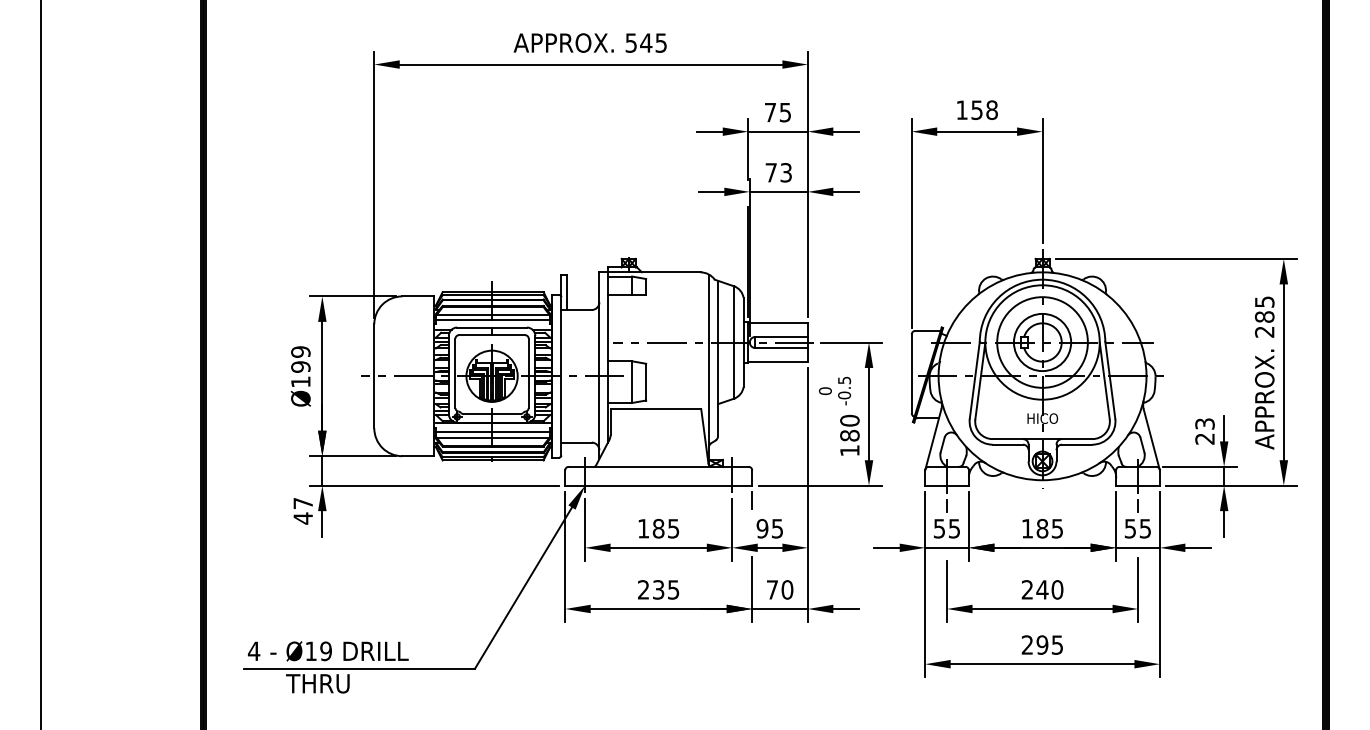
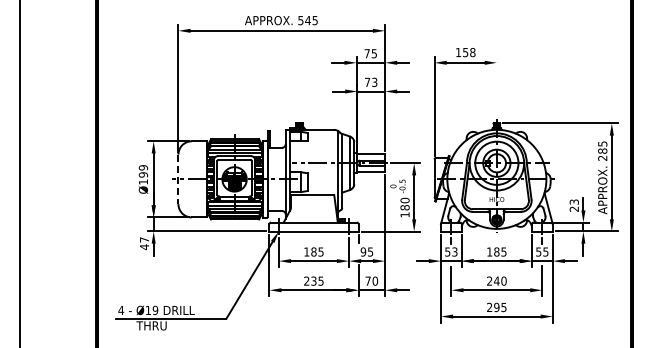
line: (1041, 179) -> (496, 85), removed
line: (374, 376) -> (178, 179), solid -> dashed
text: (953, 527) -> (454, 251), 55 -> 53

